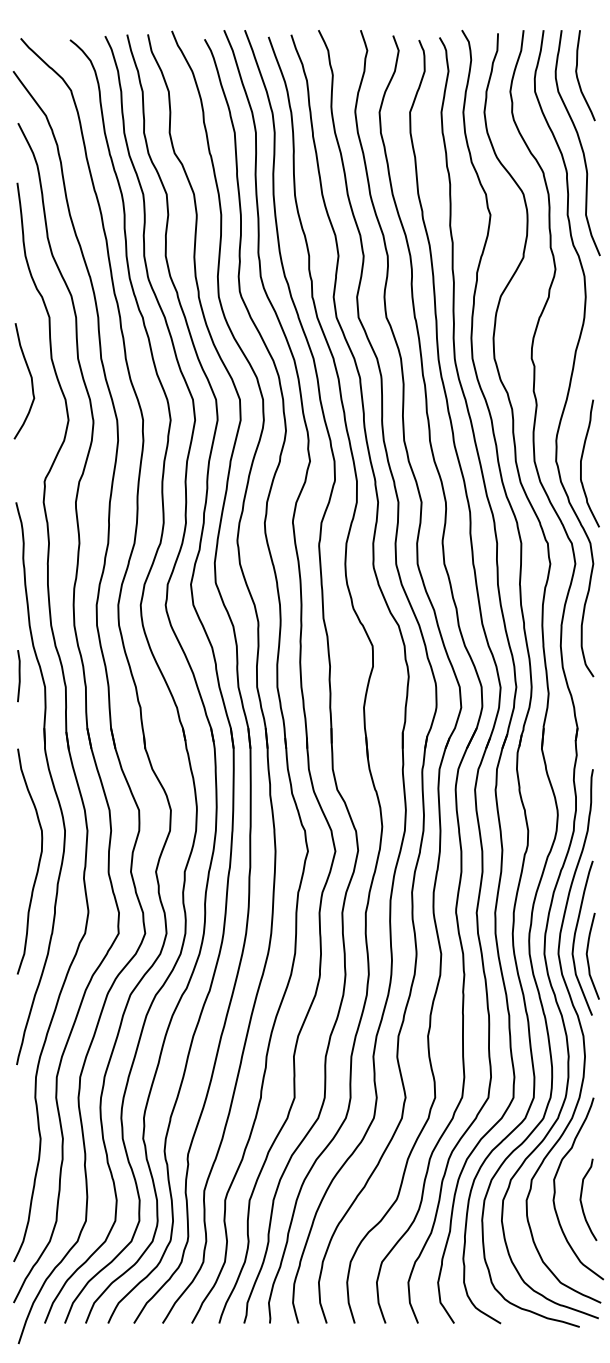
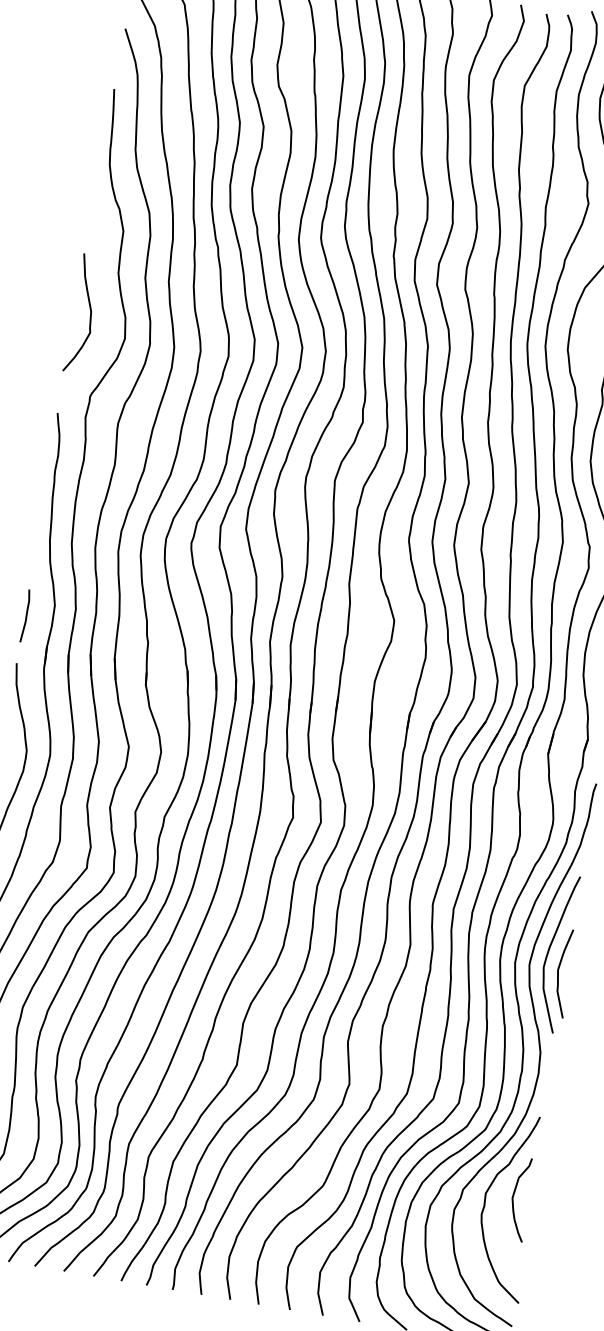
curve: (30, 378) -> (89, 312), moved
line: (18, 676) -> (25, 616), moved
curve: (581, 1199) -> (513, 1197), moved

